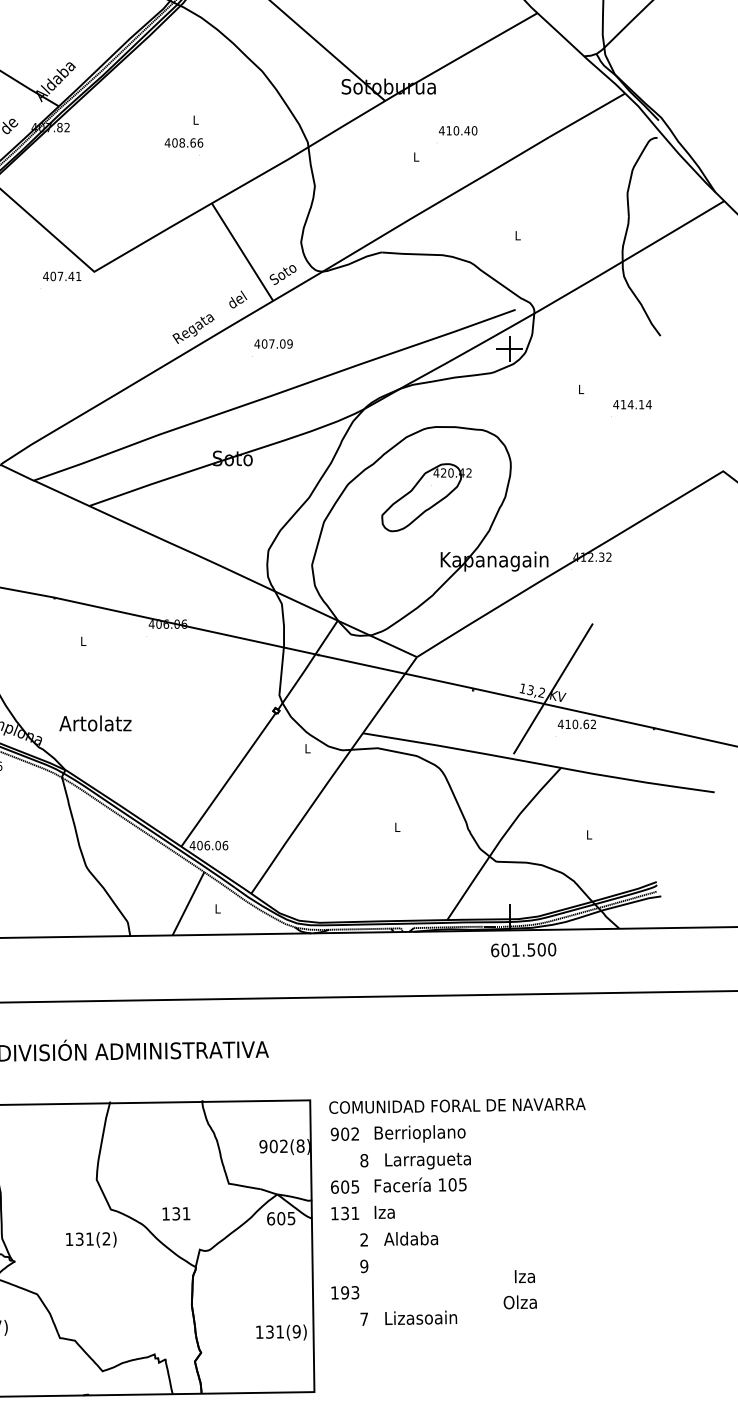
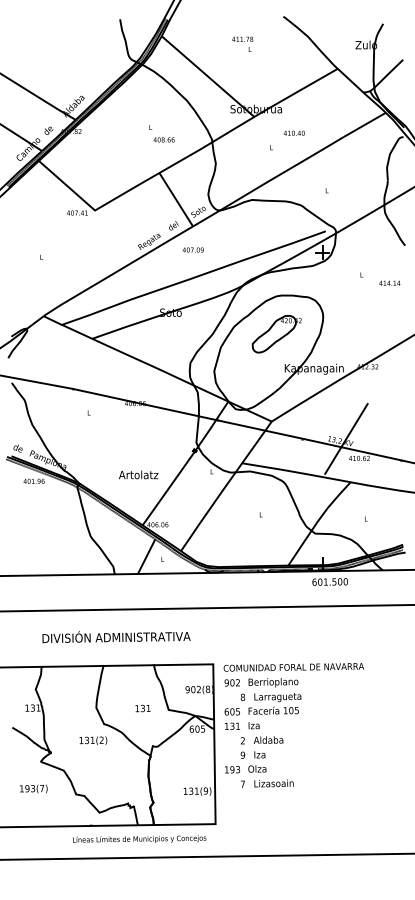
text: (182, 142) -> (163, 139), moved
text: (95, 722) -> (138, 474), moved
text: (175, 1213) -> (142, 708), moved
text: (520, 1288) -> (257, 761), moved

